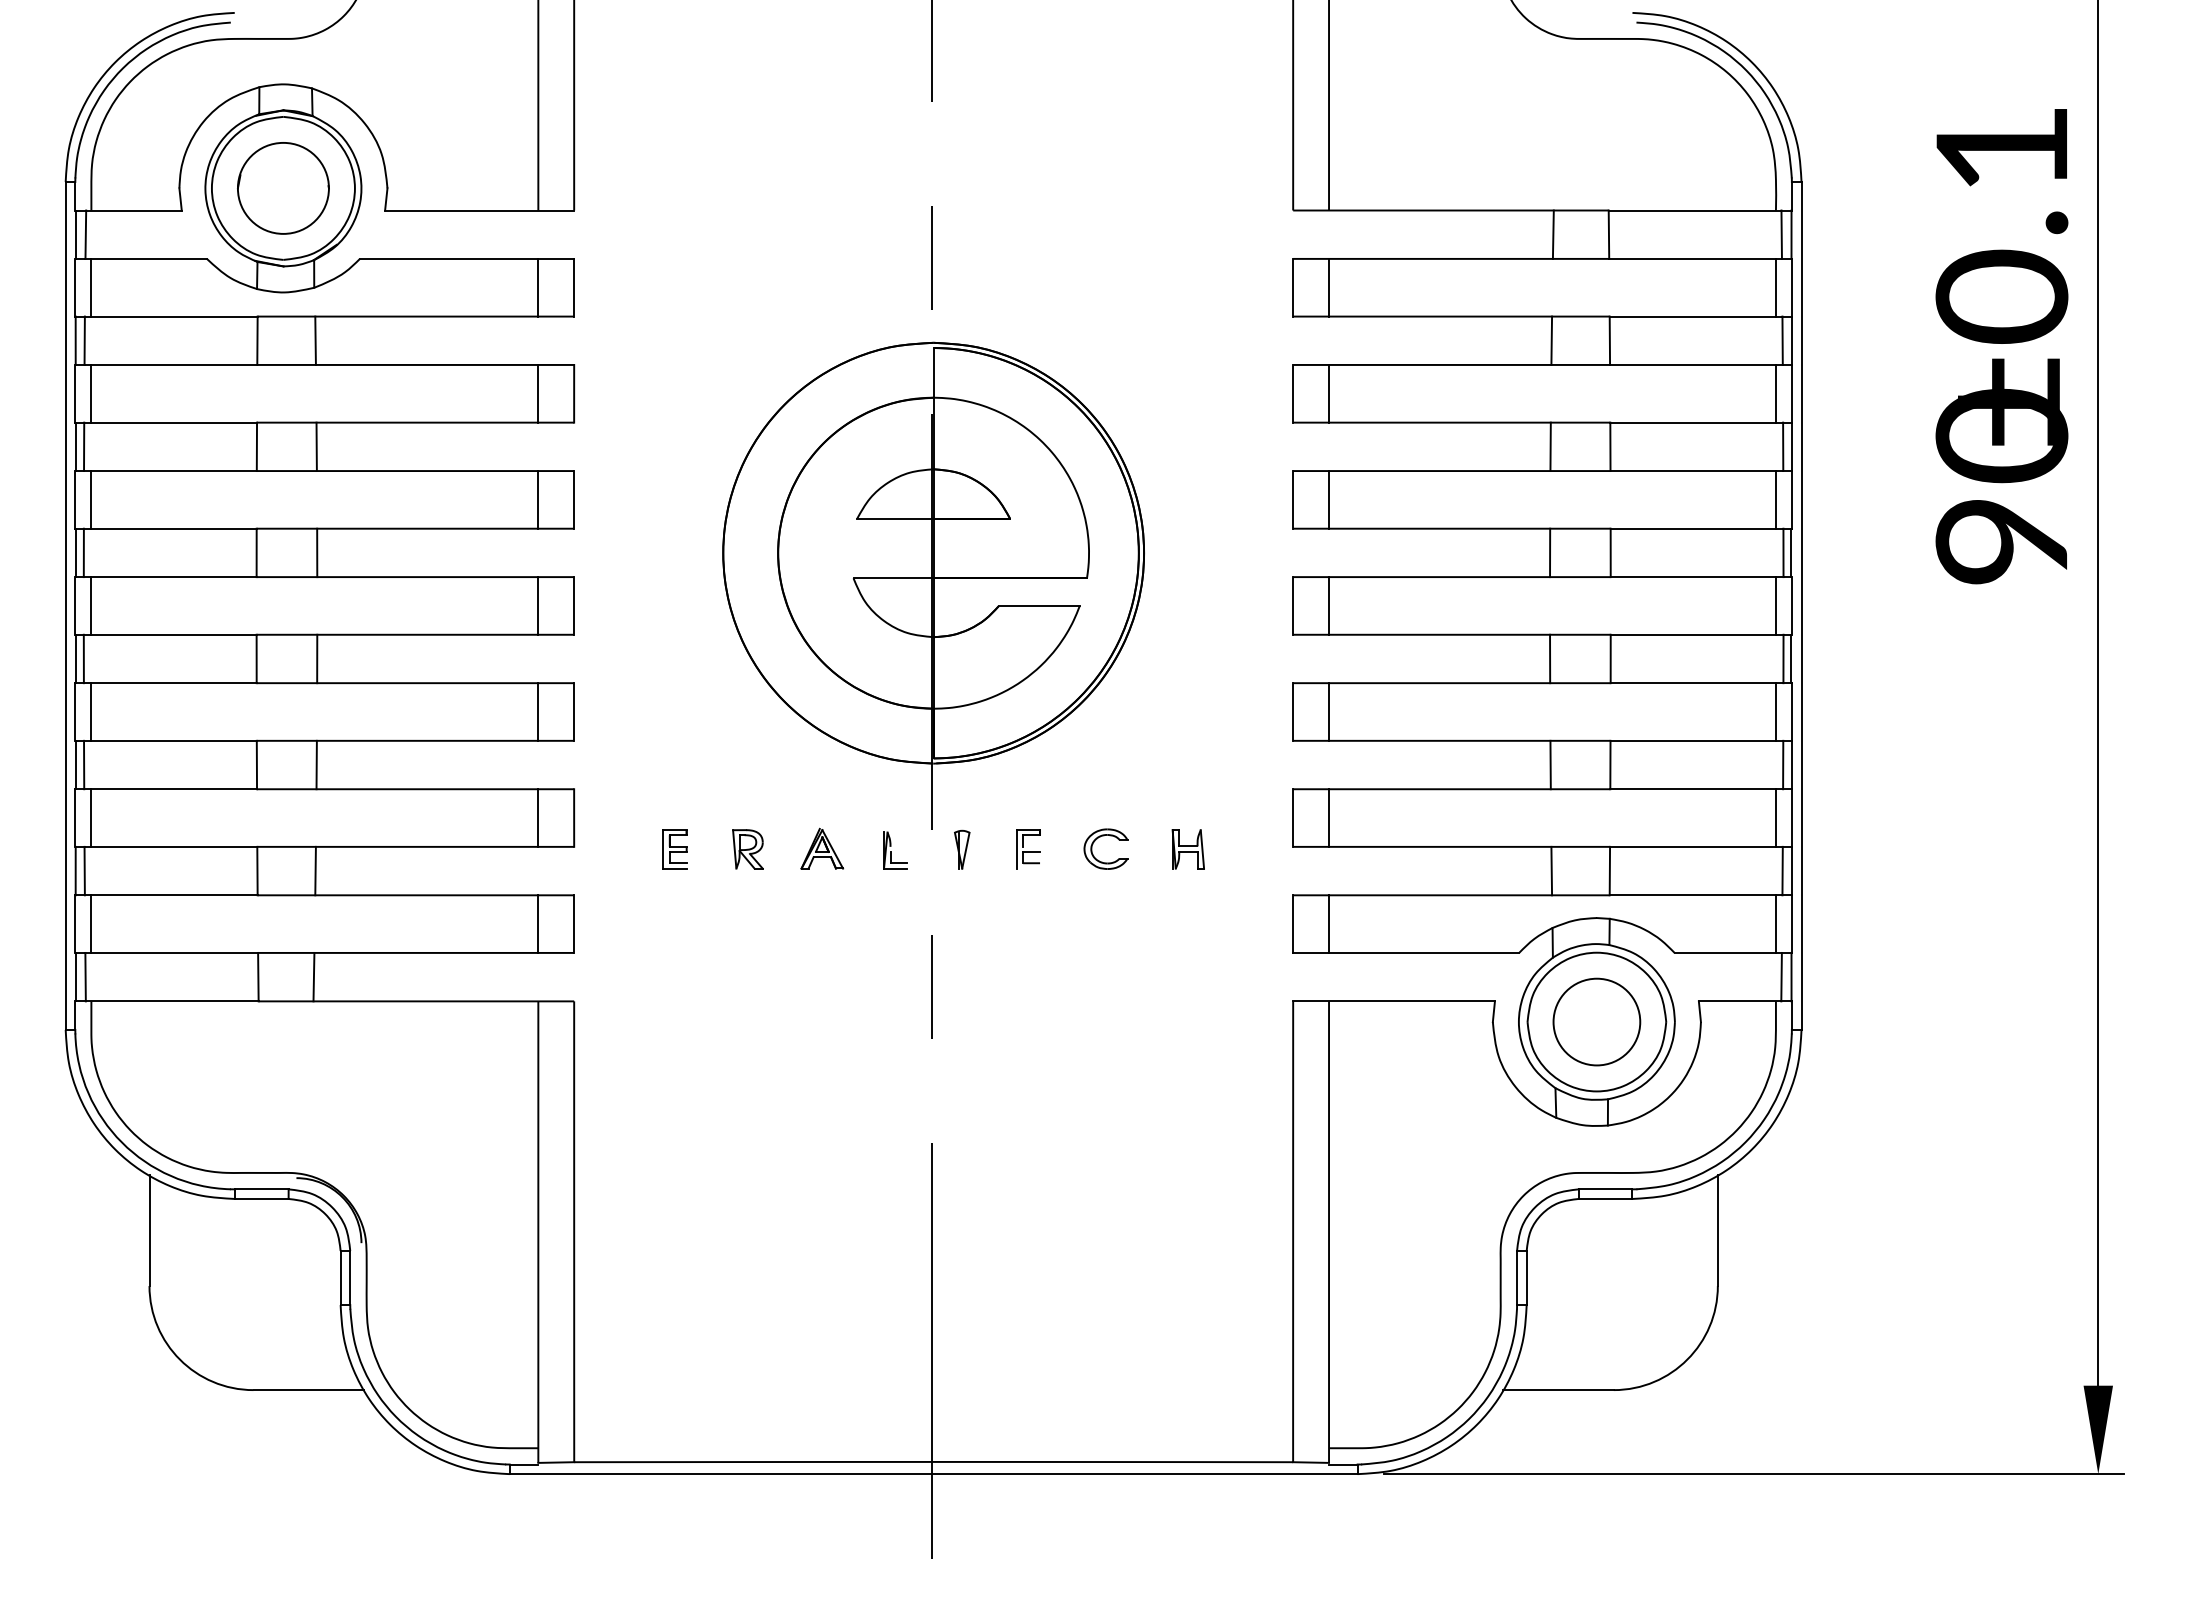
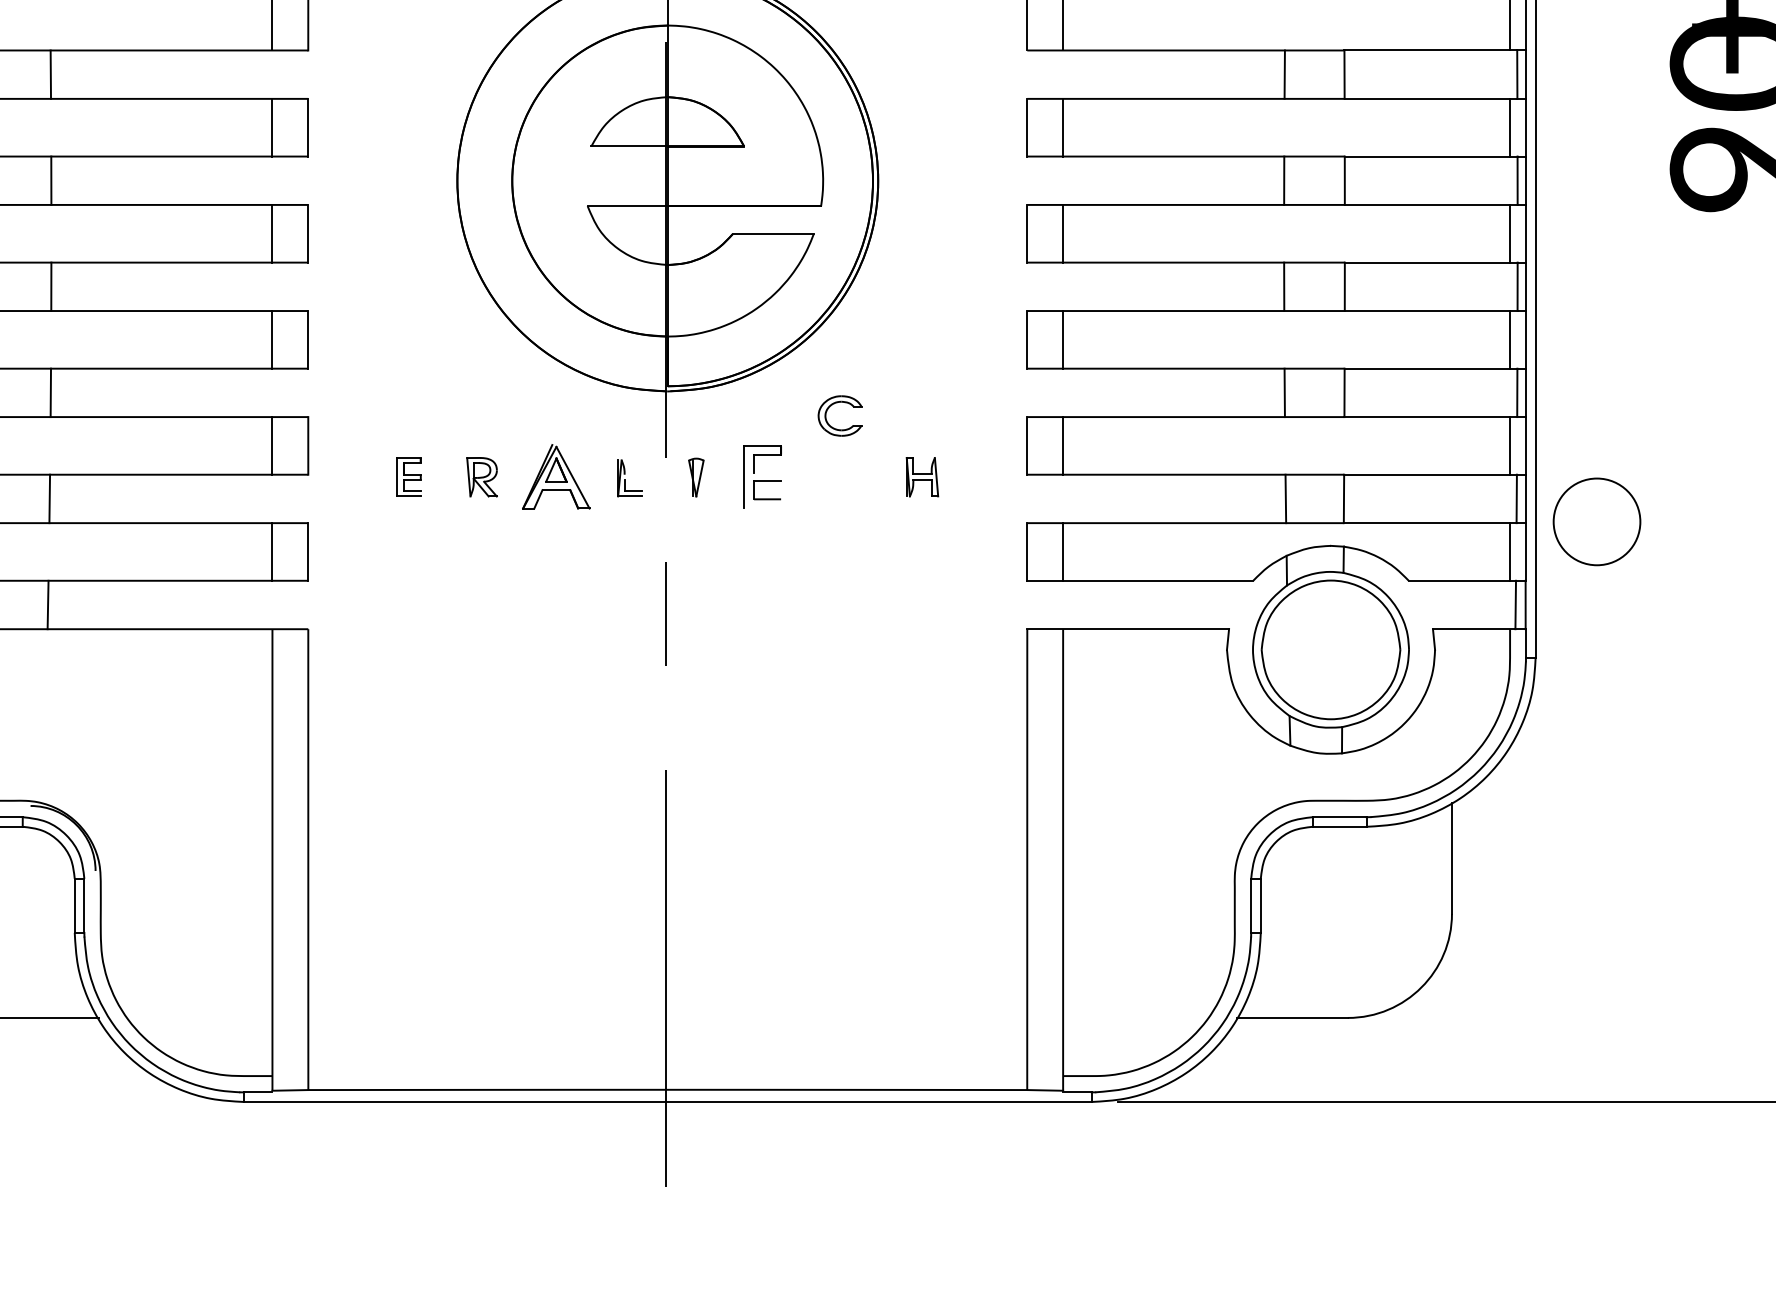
part: (1104, 836) -> (838, 403), moved
part: (822, 848) -> (556, 476), size x1.6
part: (1028, 849) -> (762, 477), size x1.6
circle: (1596, 1021) -> (1596, 521), moved

